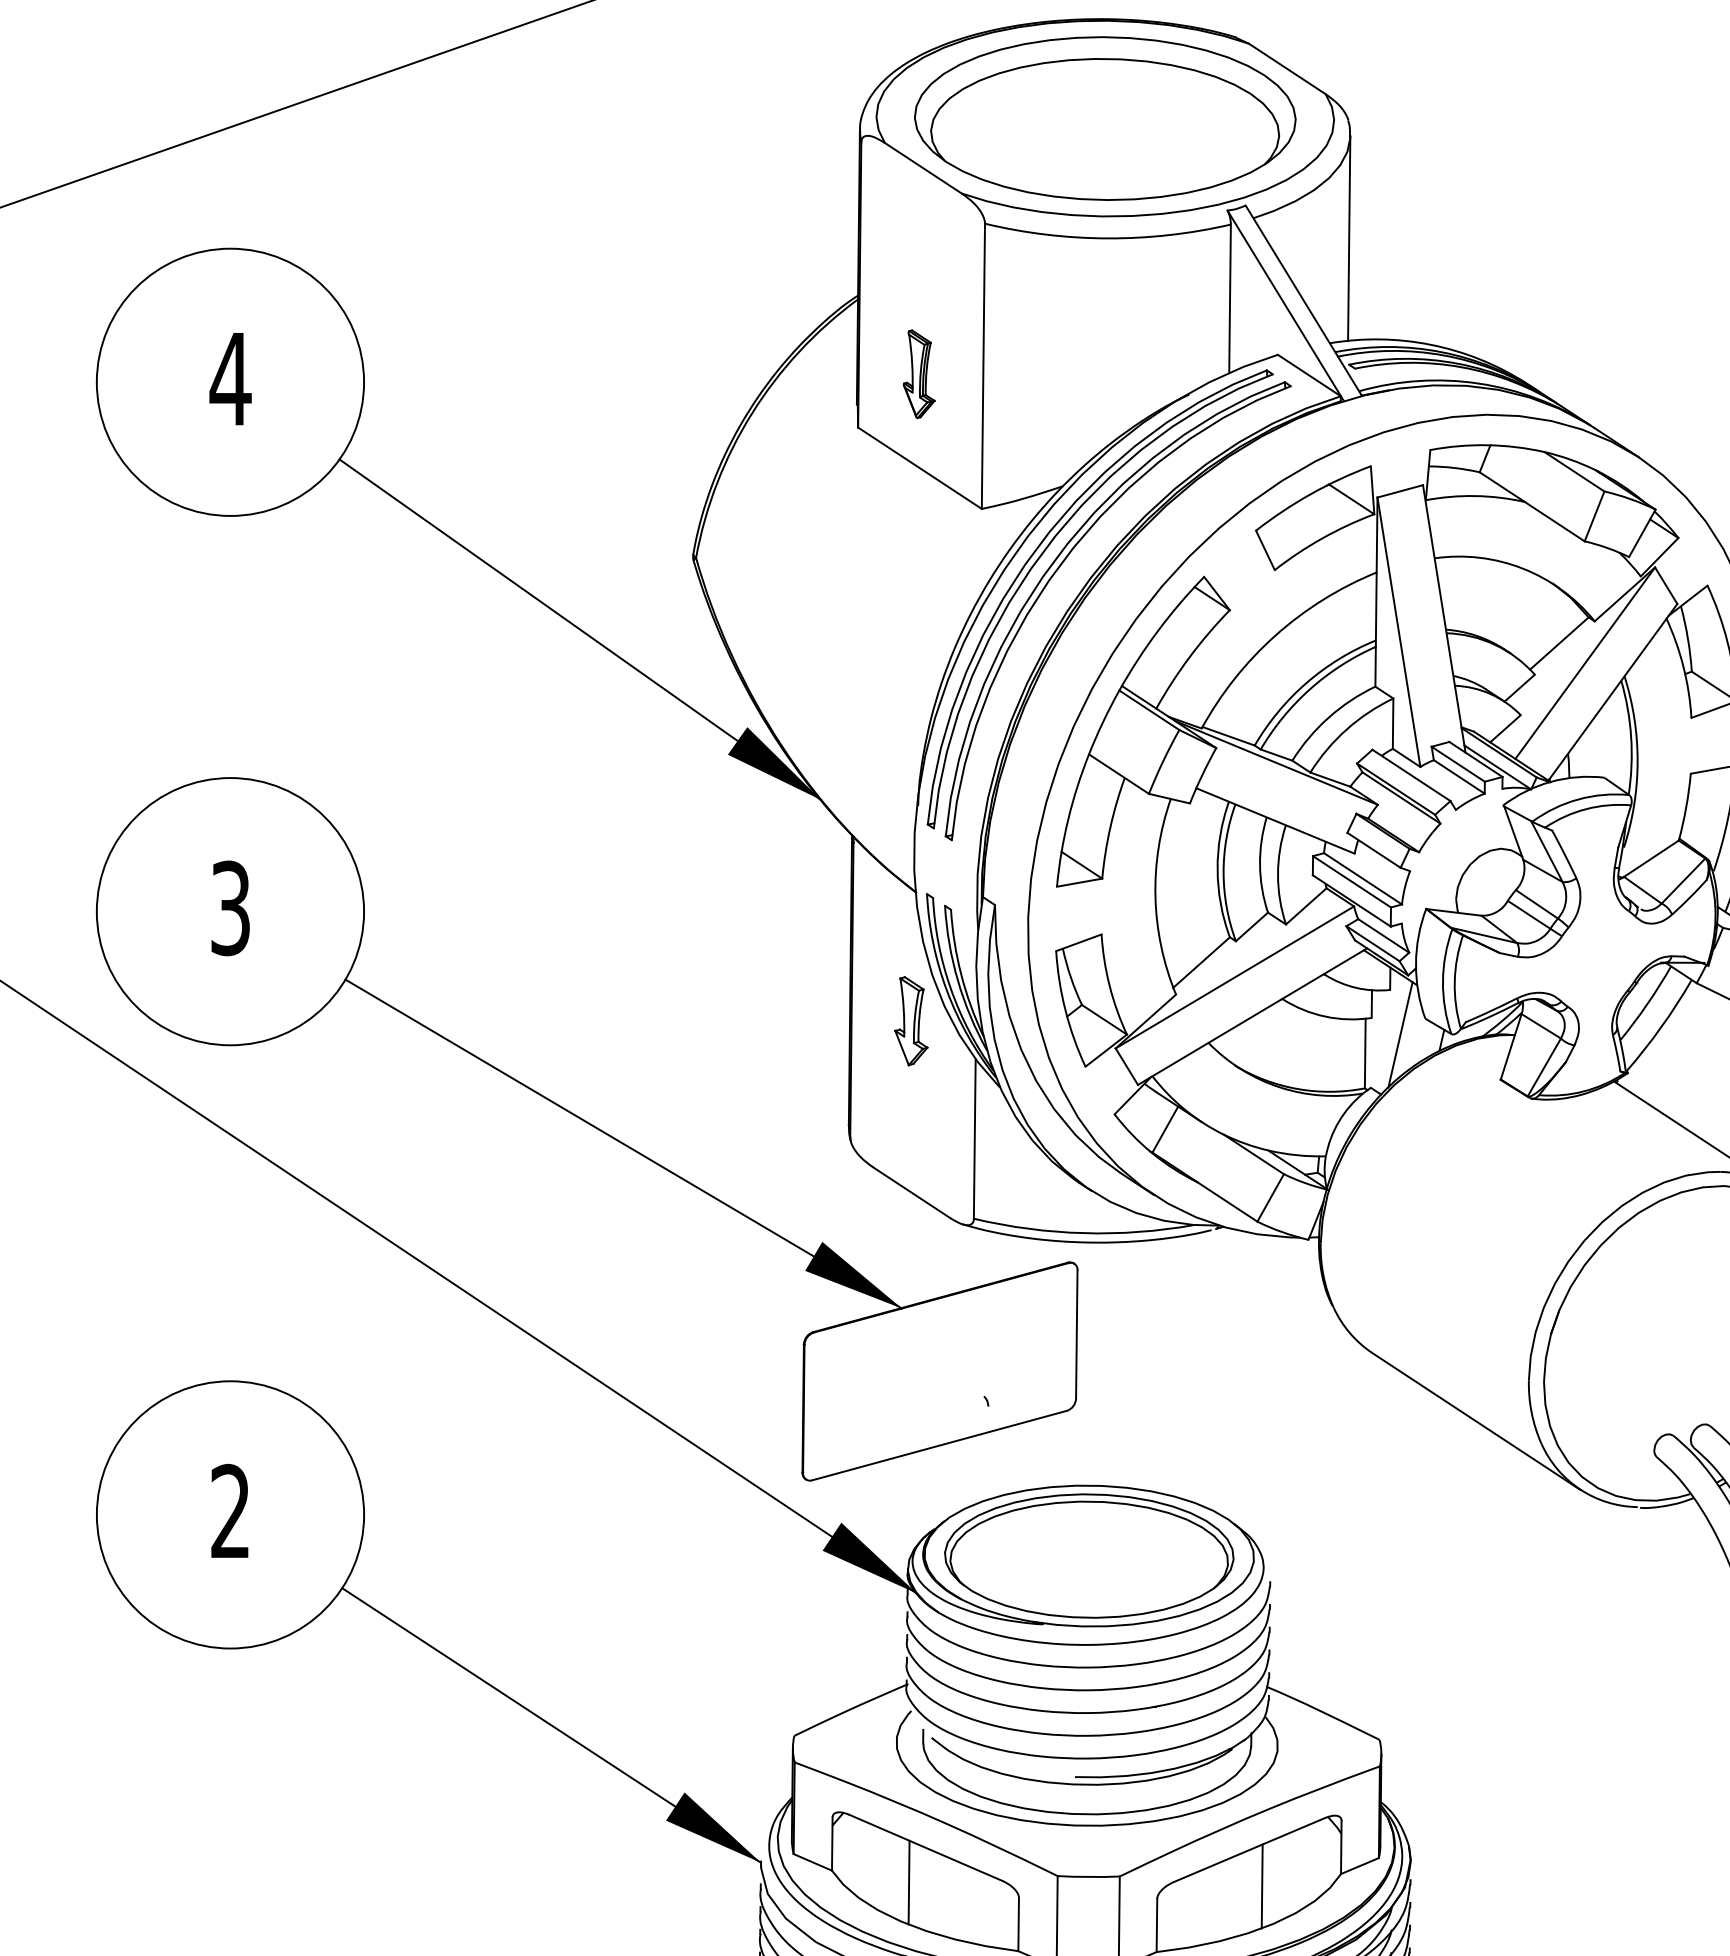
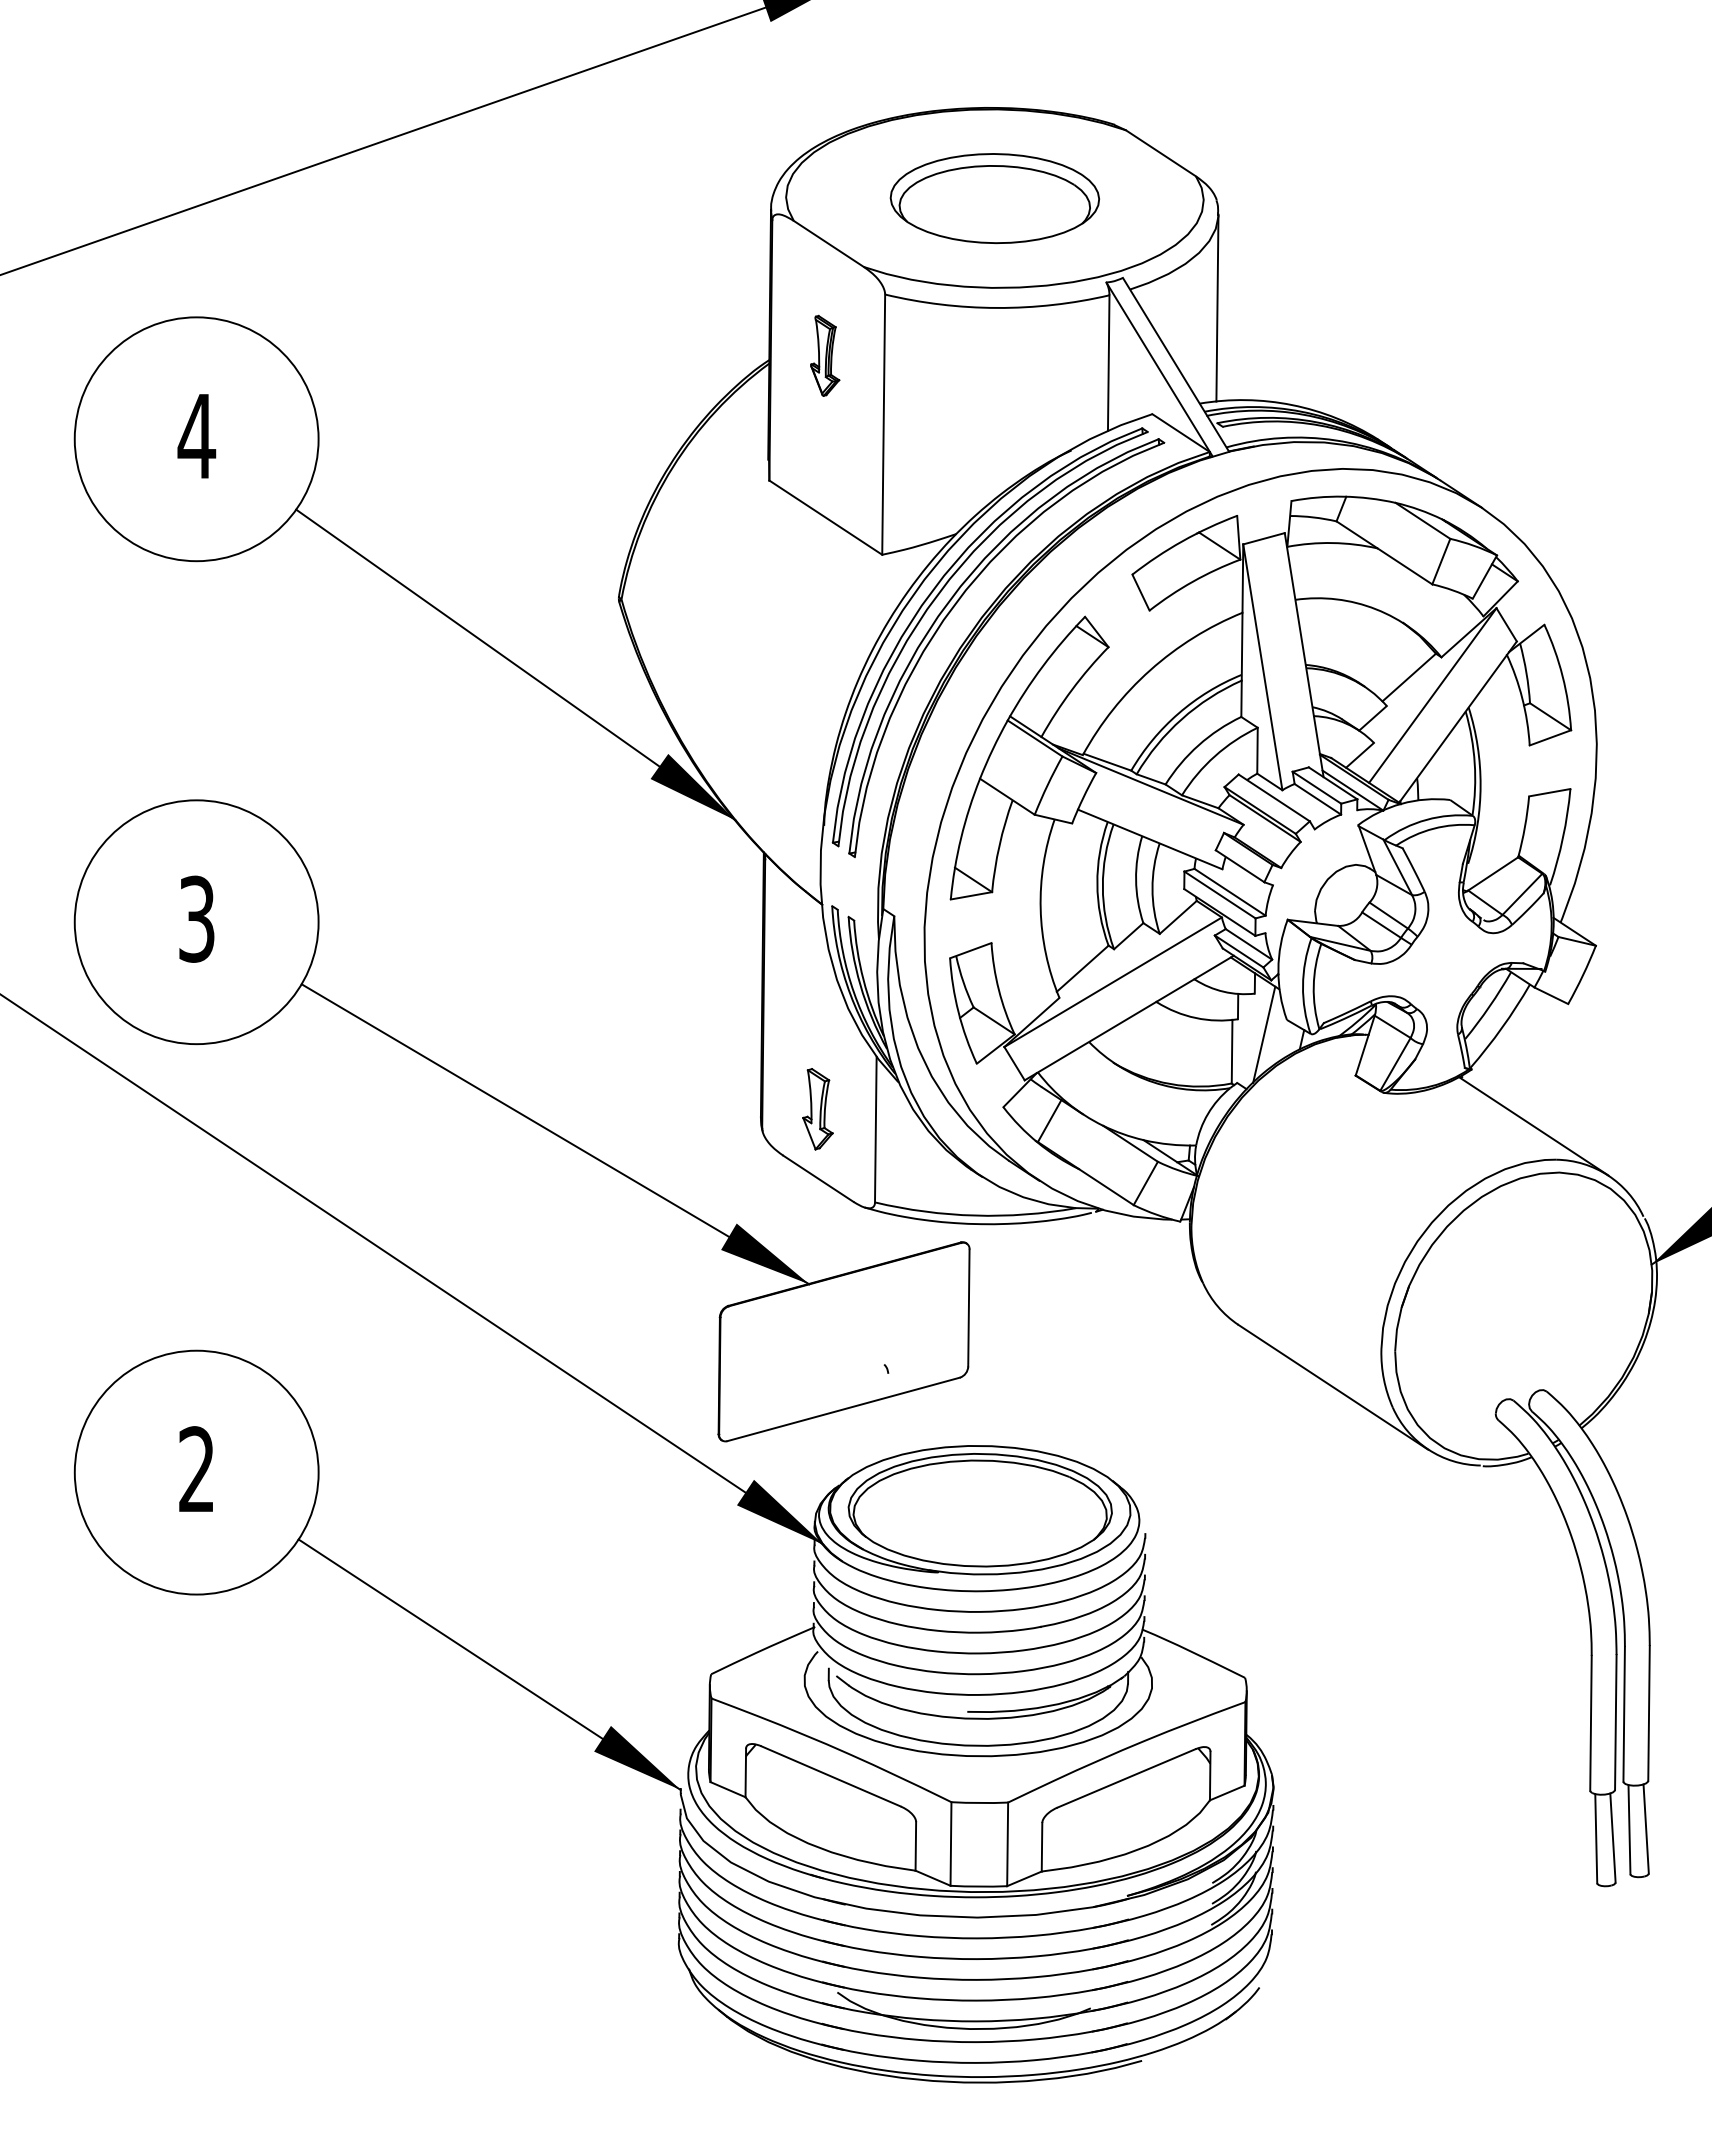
part: (1104, 118) -> (994, 198), size x0.6
part: (919, 373) -> (825, 355), moved
part: (910, 1021) -> (817, 1109), moved
line: (908, 1881) -> (815, 1807), removed
line: (1261, 1886) -> (1137, 1811), removed

